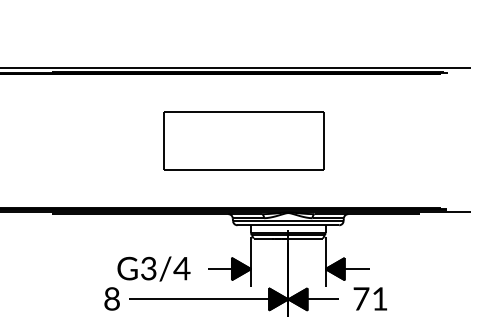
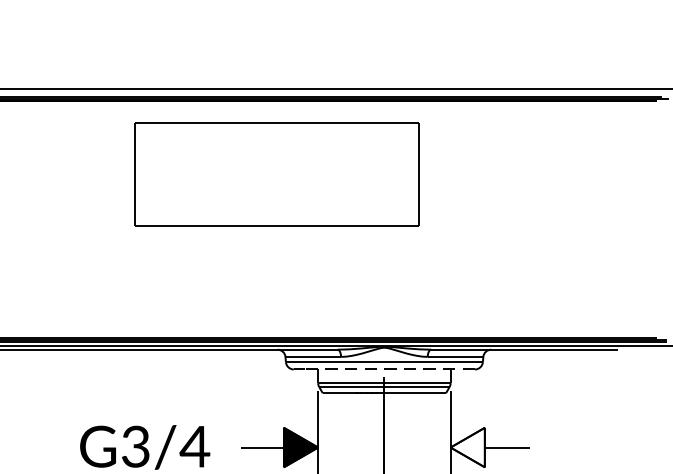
part: (243, 140) -> (276, 173), moved
line: (291, 225) -> (390, 369), solid -> dashed
fill: (334, 269) -> (466, 448), removed

